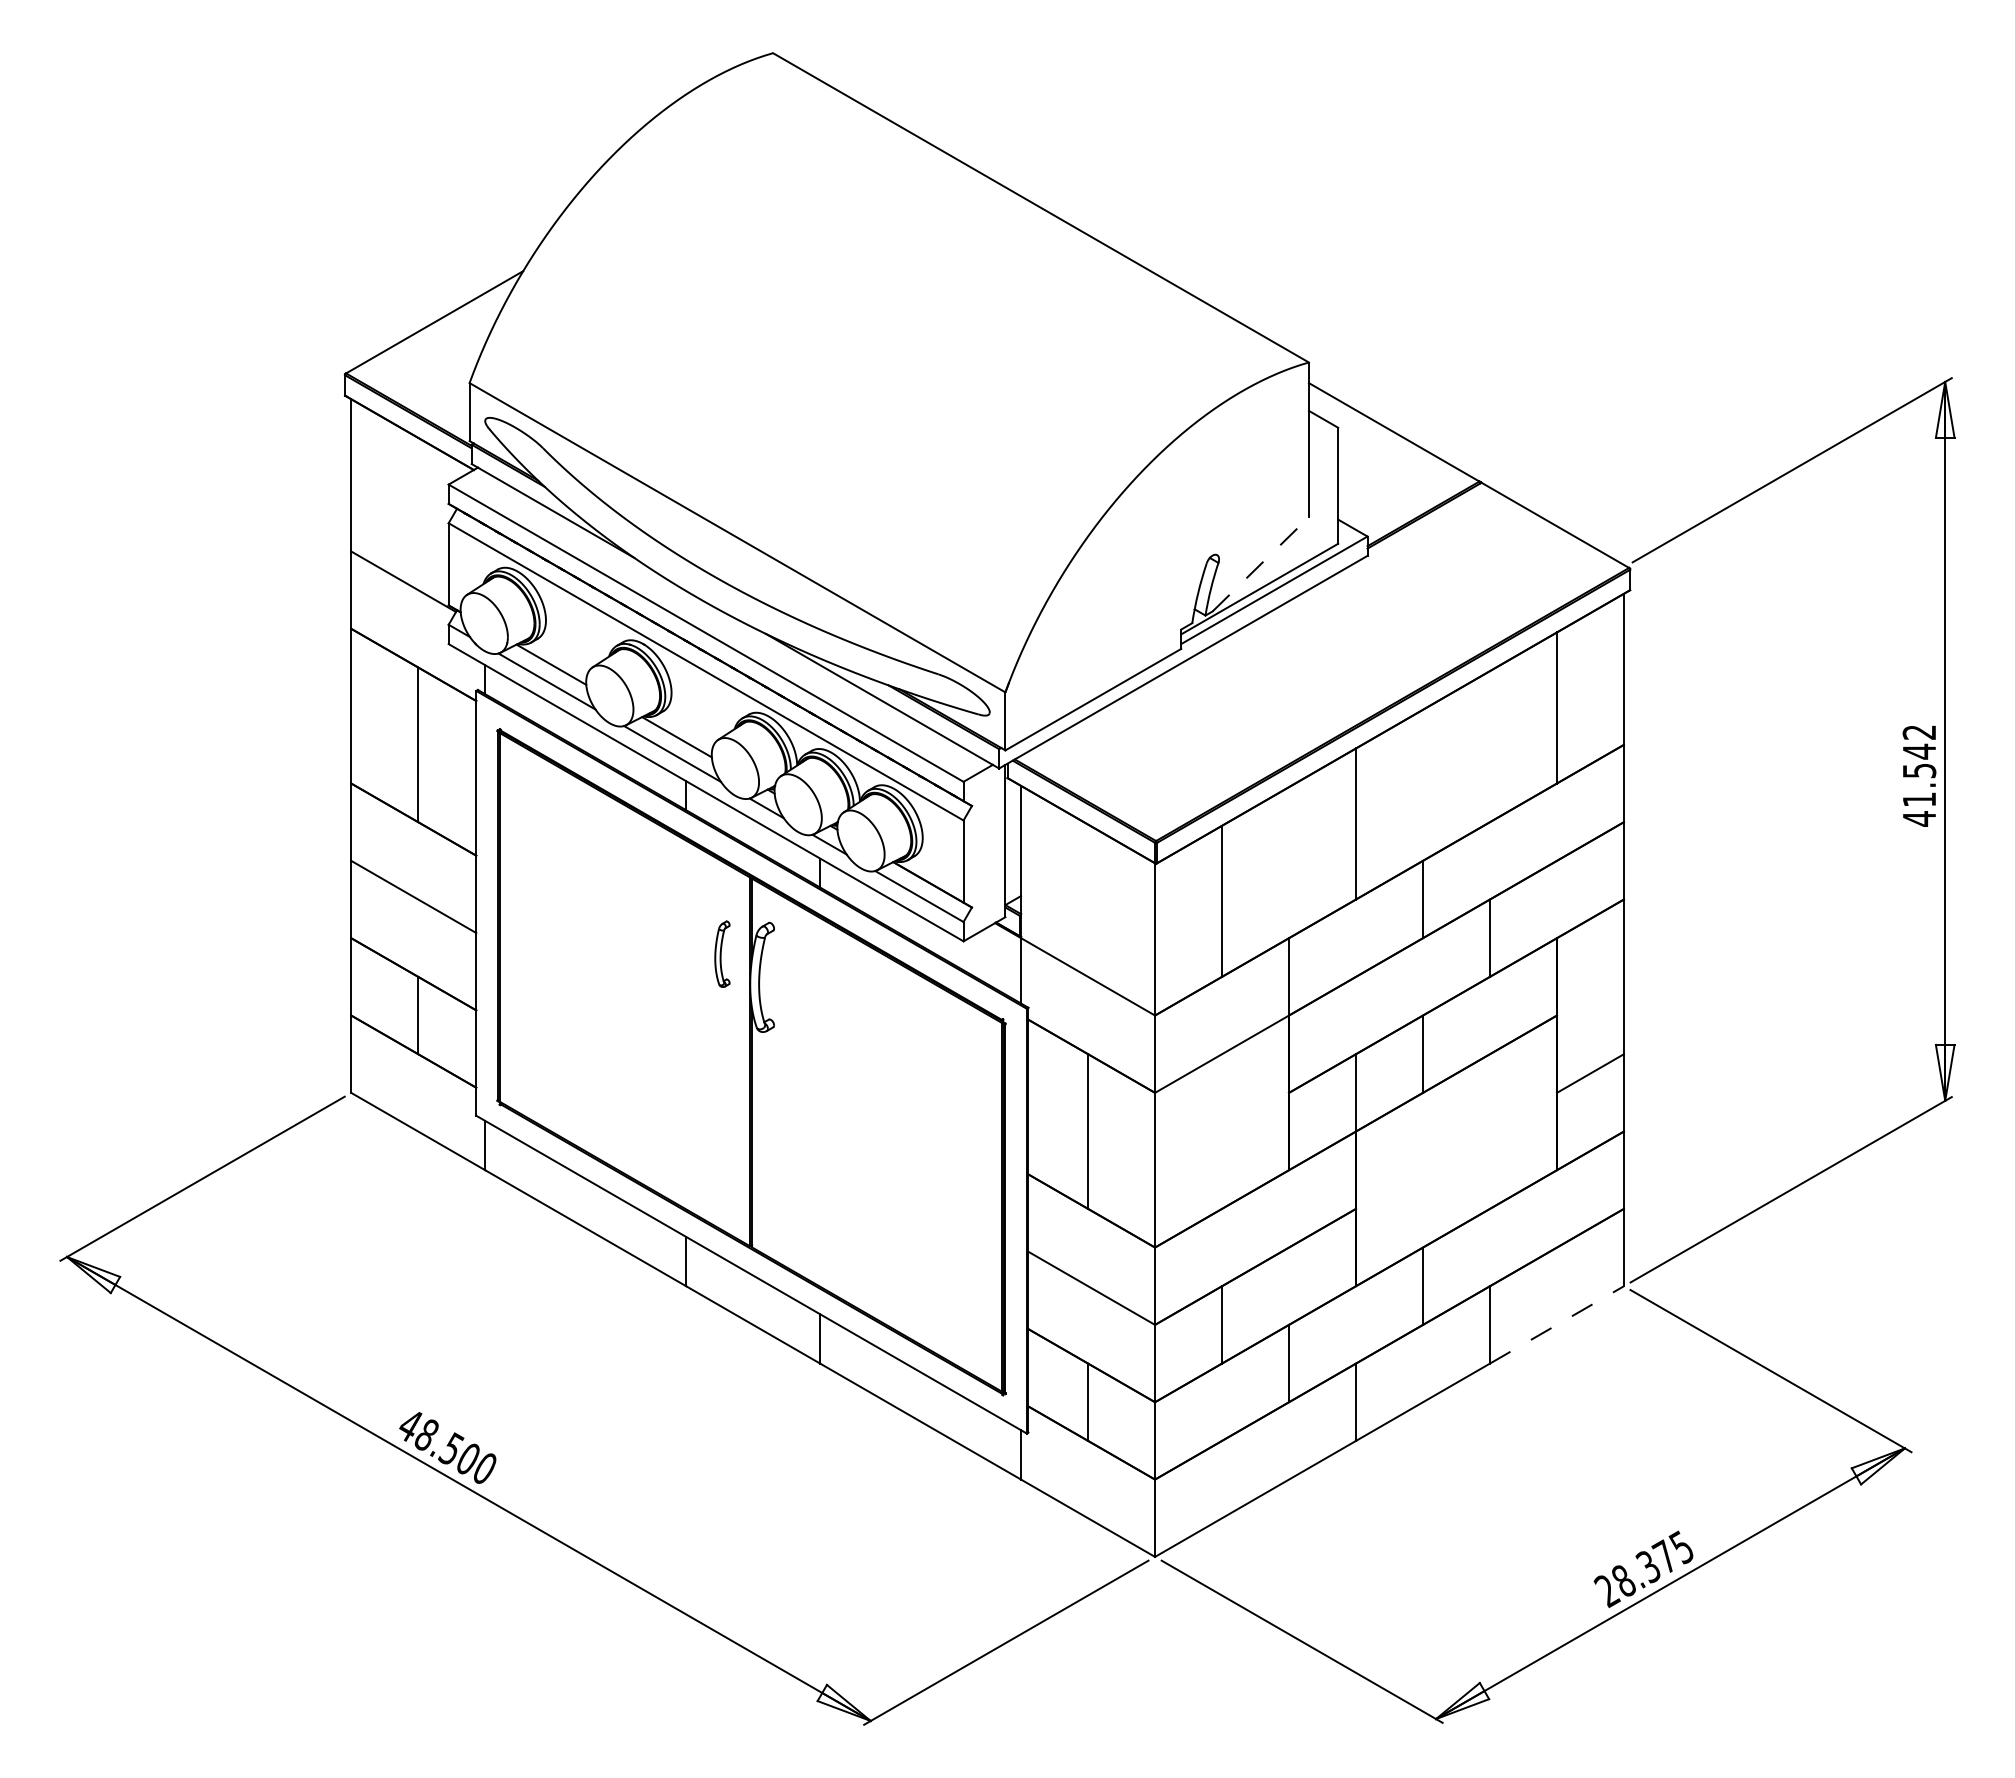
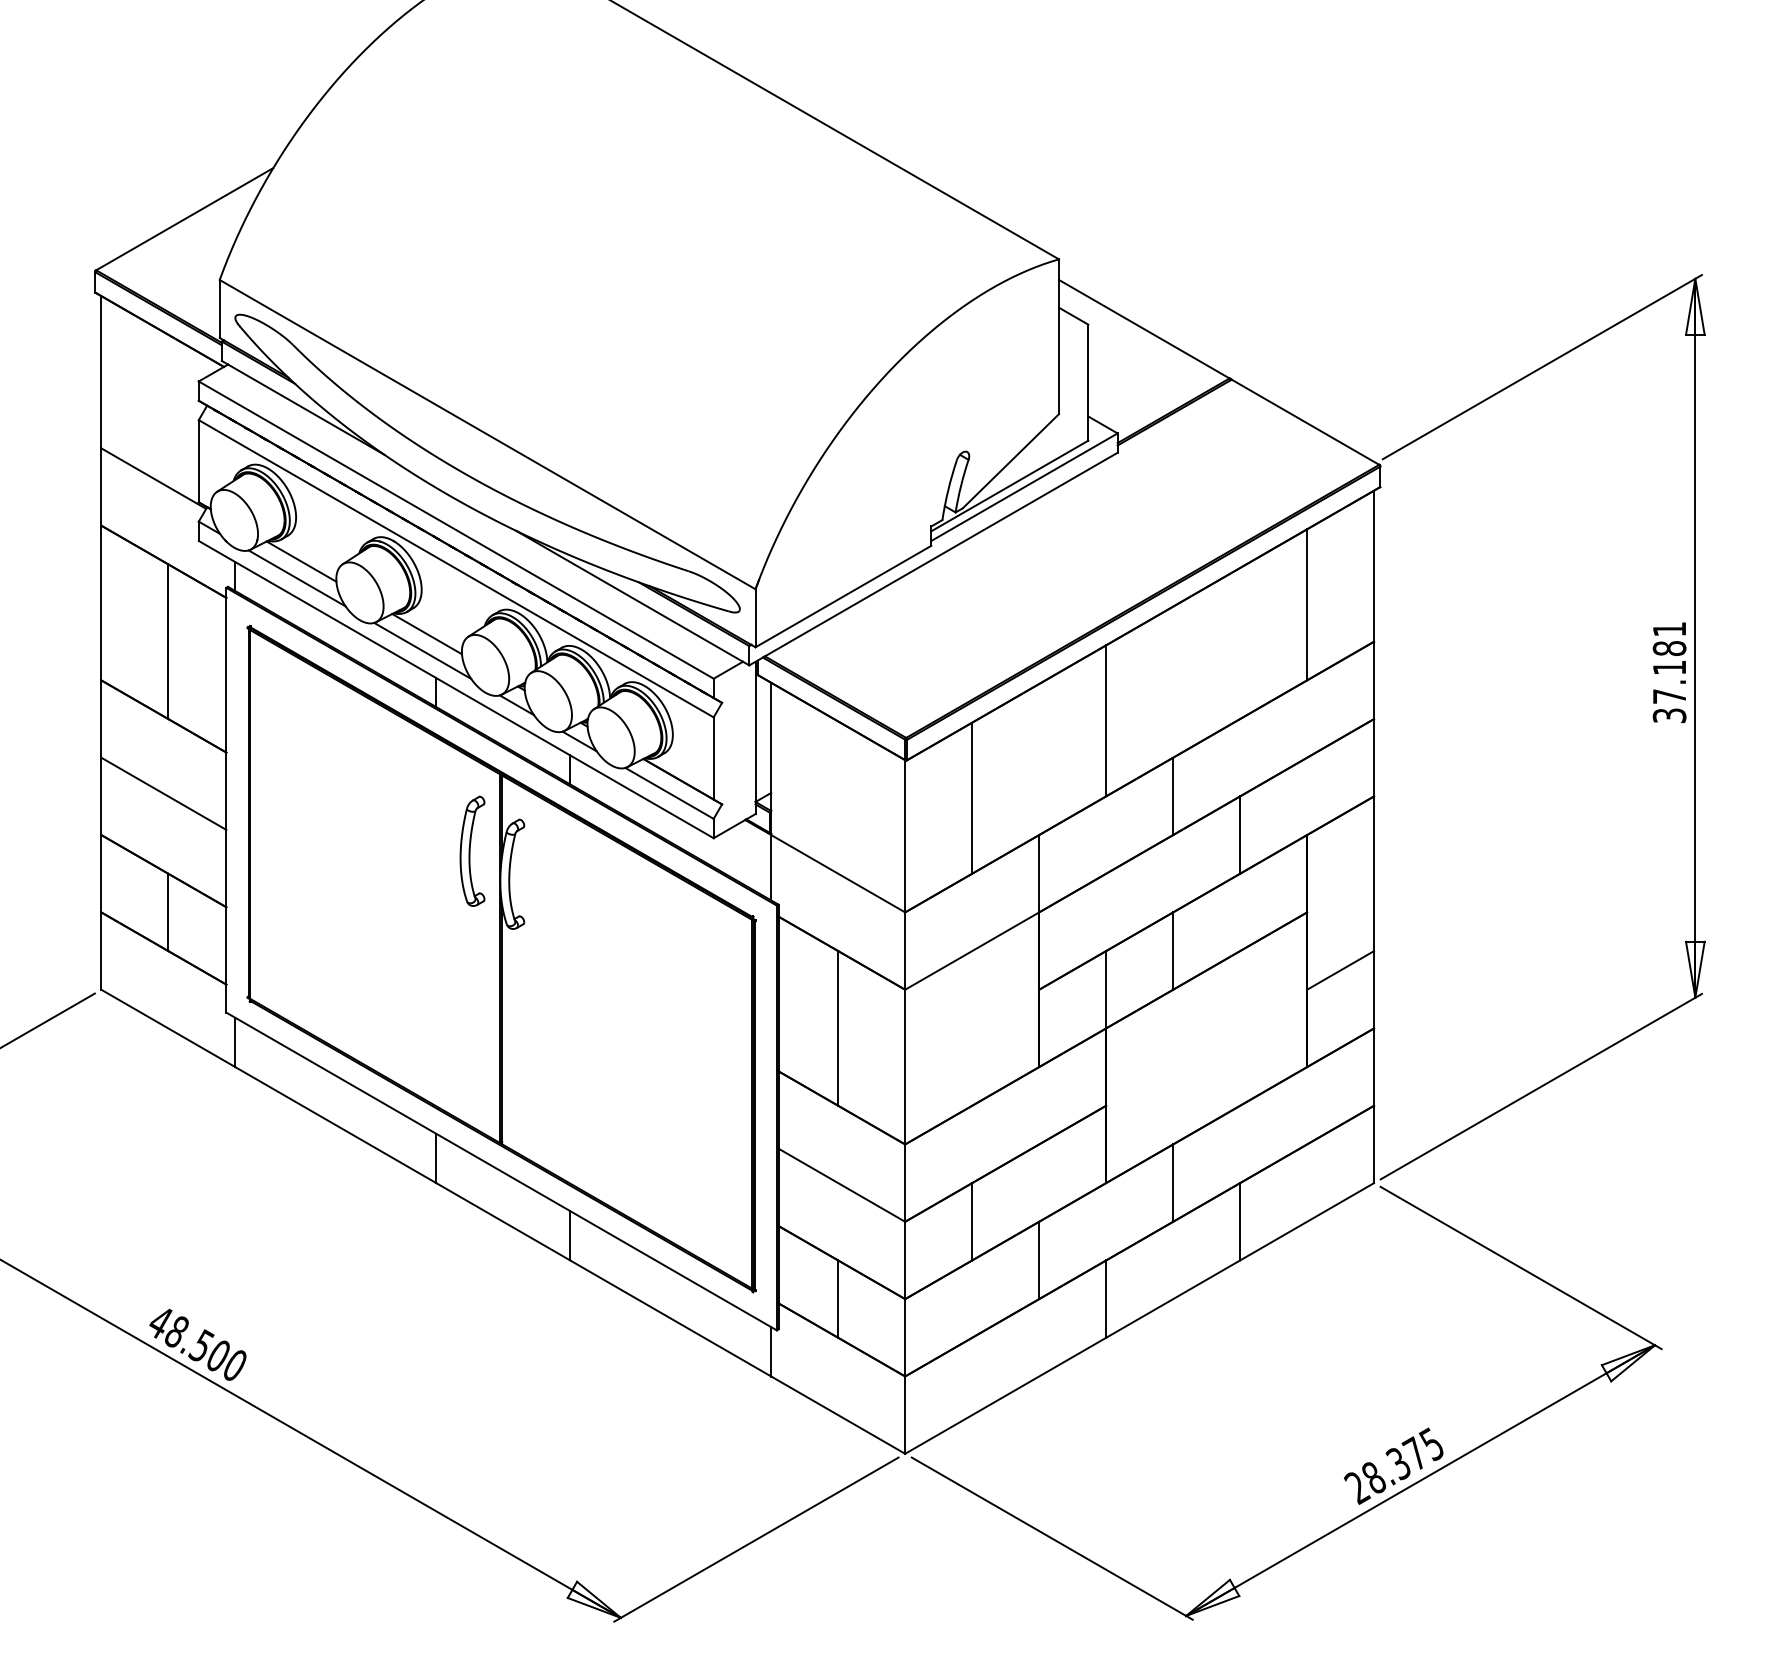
line: (1261, 563) -> (1011, 460), dashed -> solid
text: (1919, 775) -> (1669, 672), 41.542 -> 37.181
part: (722, 953) -> (472, 850), size x1.67
line: (1557, 1324) -> (1307, 1221), dashed -> solid

